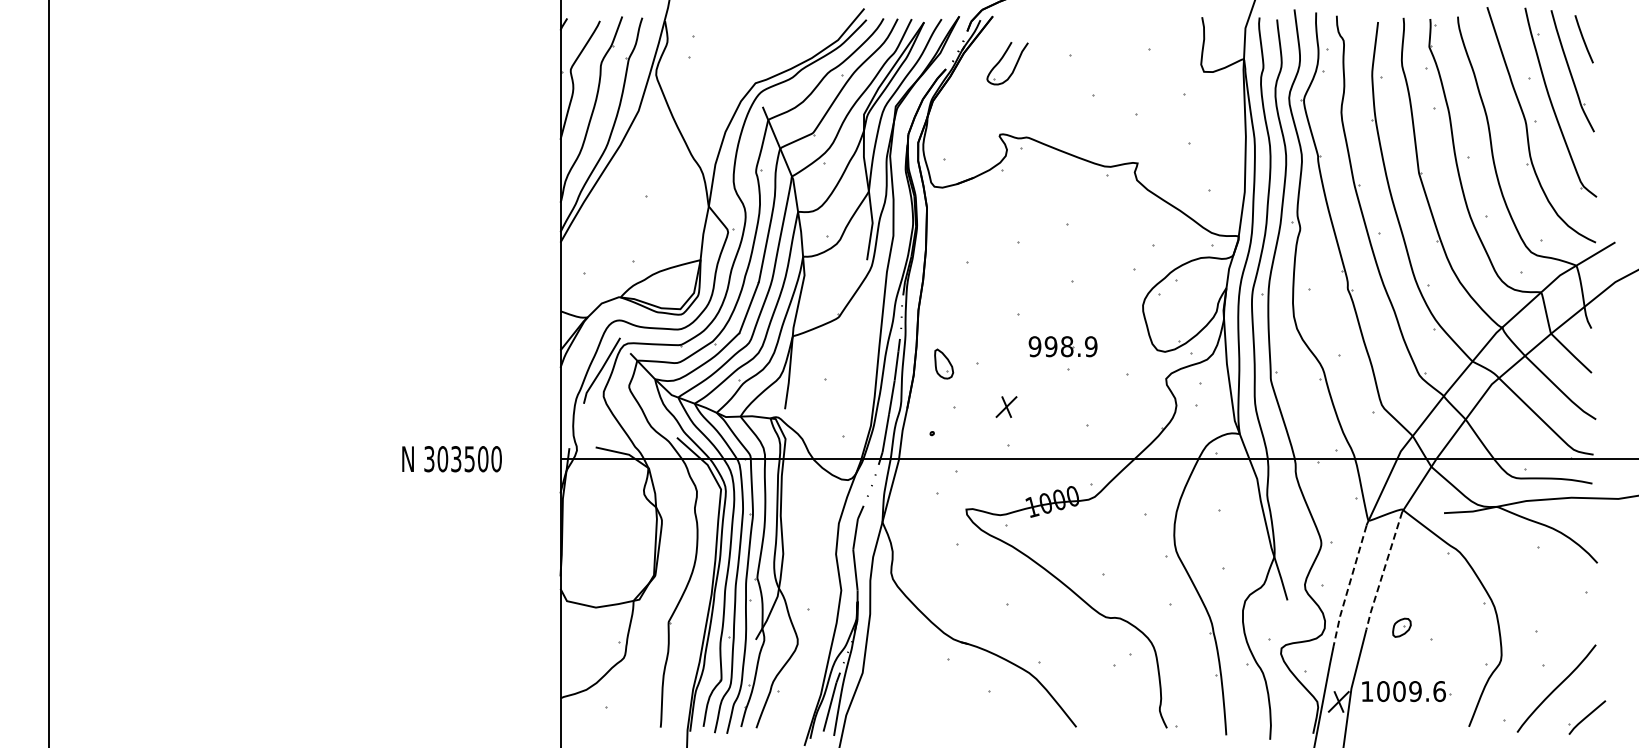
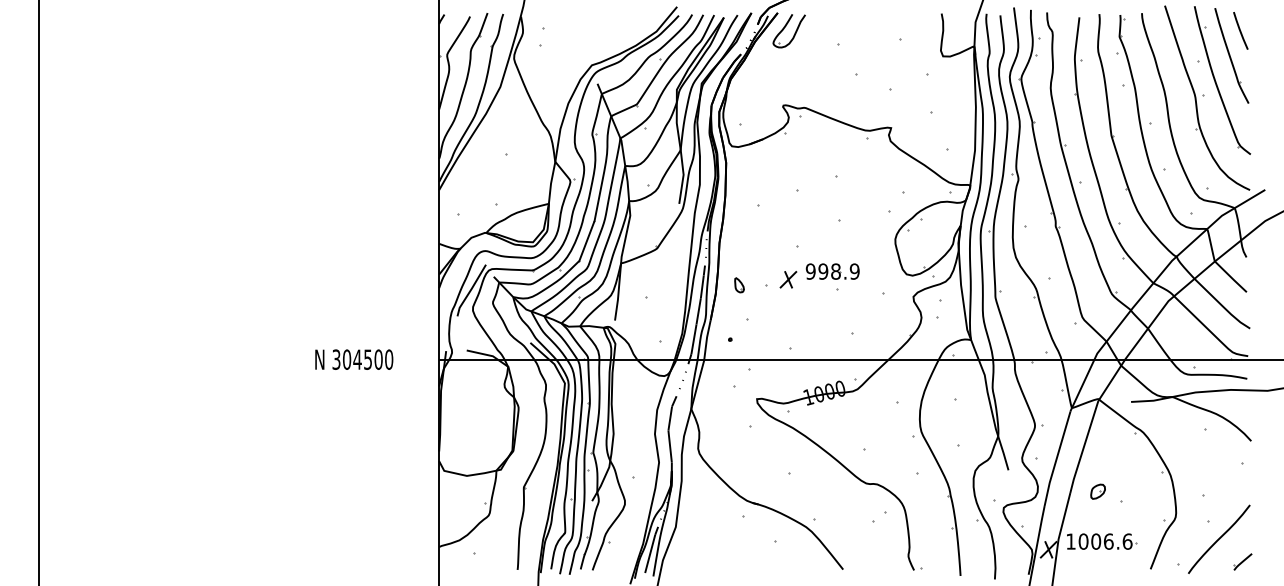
part: (1002, 59) -> (785, 27), moved
part: (943, 364) -> (739, 285), size x0.62
part: (1006, 406) -> (788, 279), moved
text: (455, 459) -> (356, 359), 303500 -> 304500
line: (1383, 571) -> (1083, 447), dashed -> solid
line: (1348, 586) -> (1056, 459), dashed -> solid
text: (1415, 691) -> (1108, 541), 1009.6 -> 1006.6
part: (1586, 717) -> (1242, 561), size x0.62

